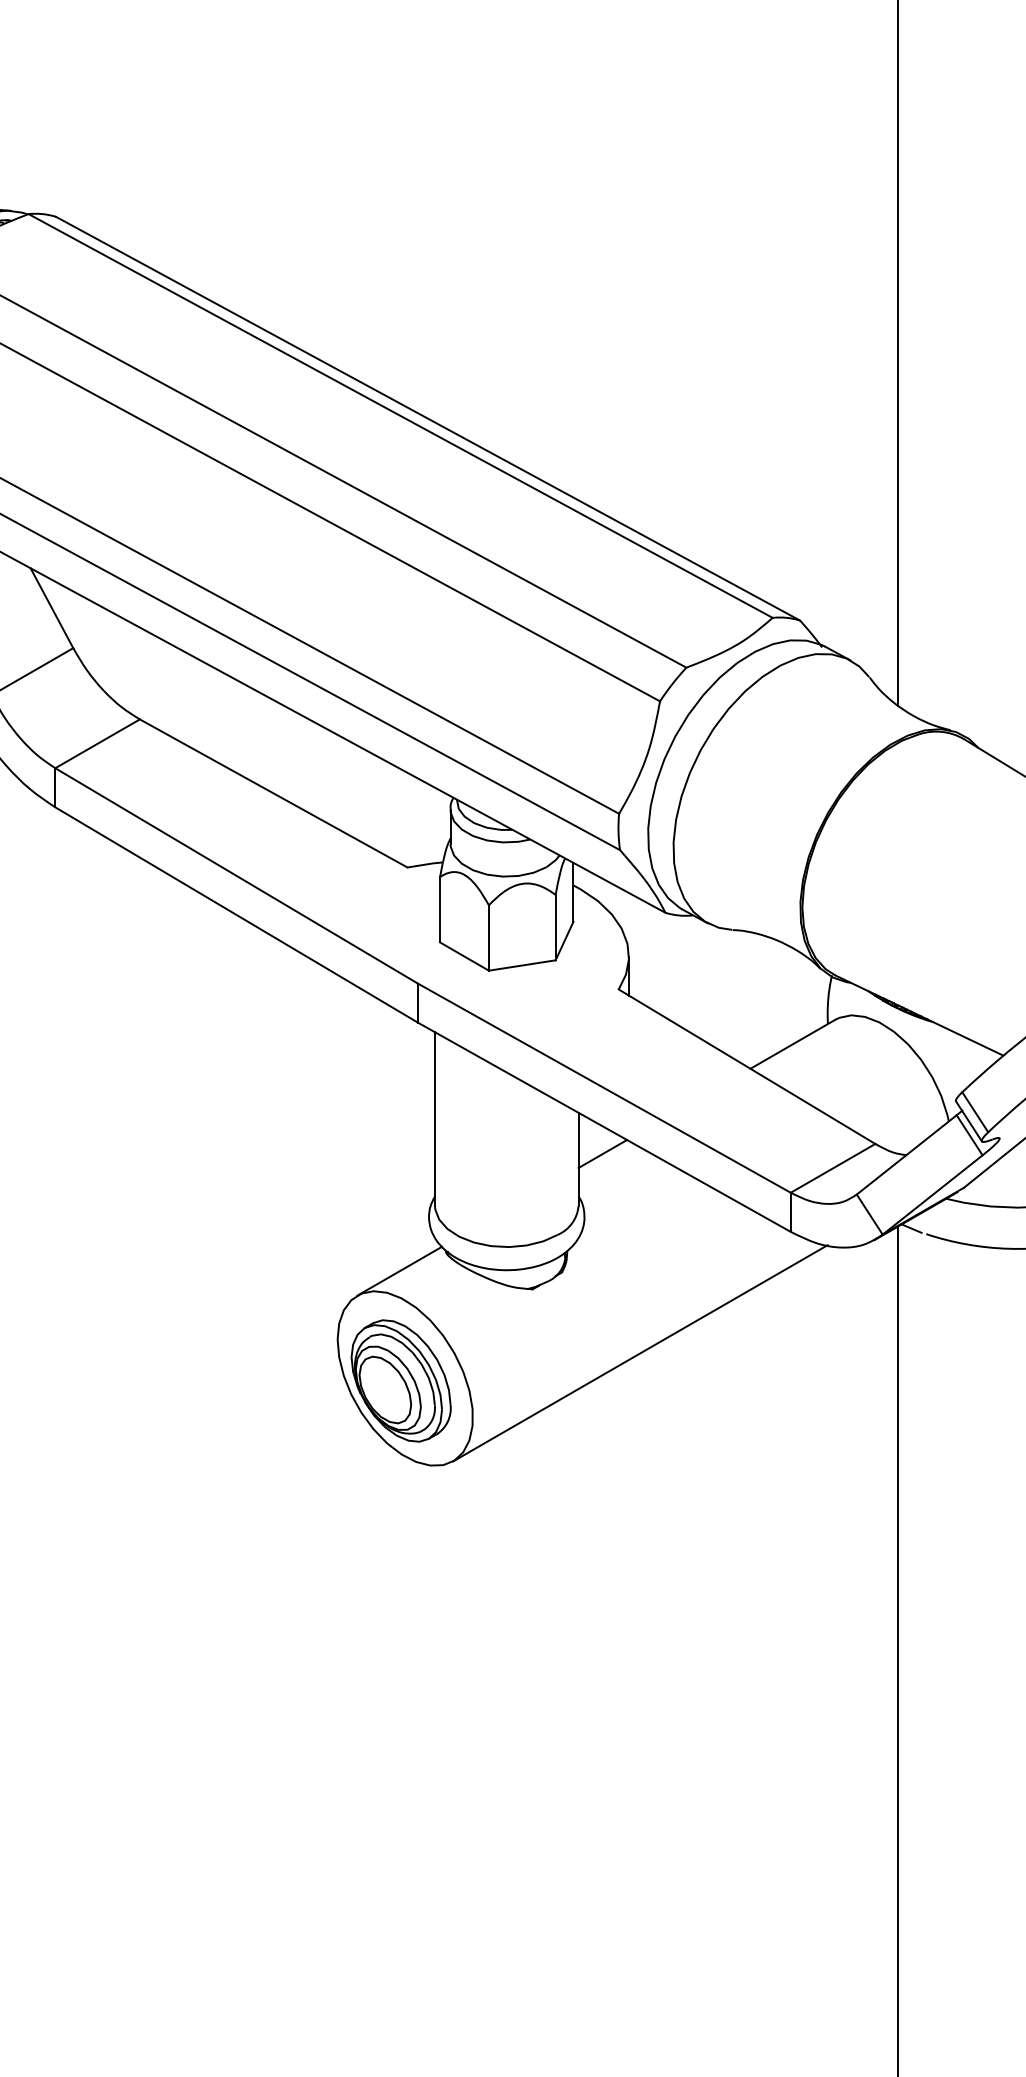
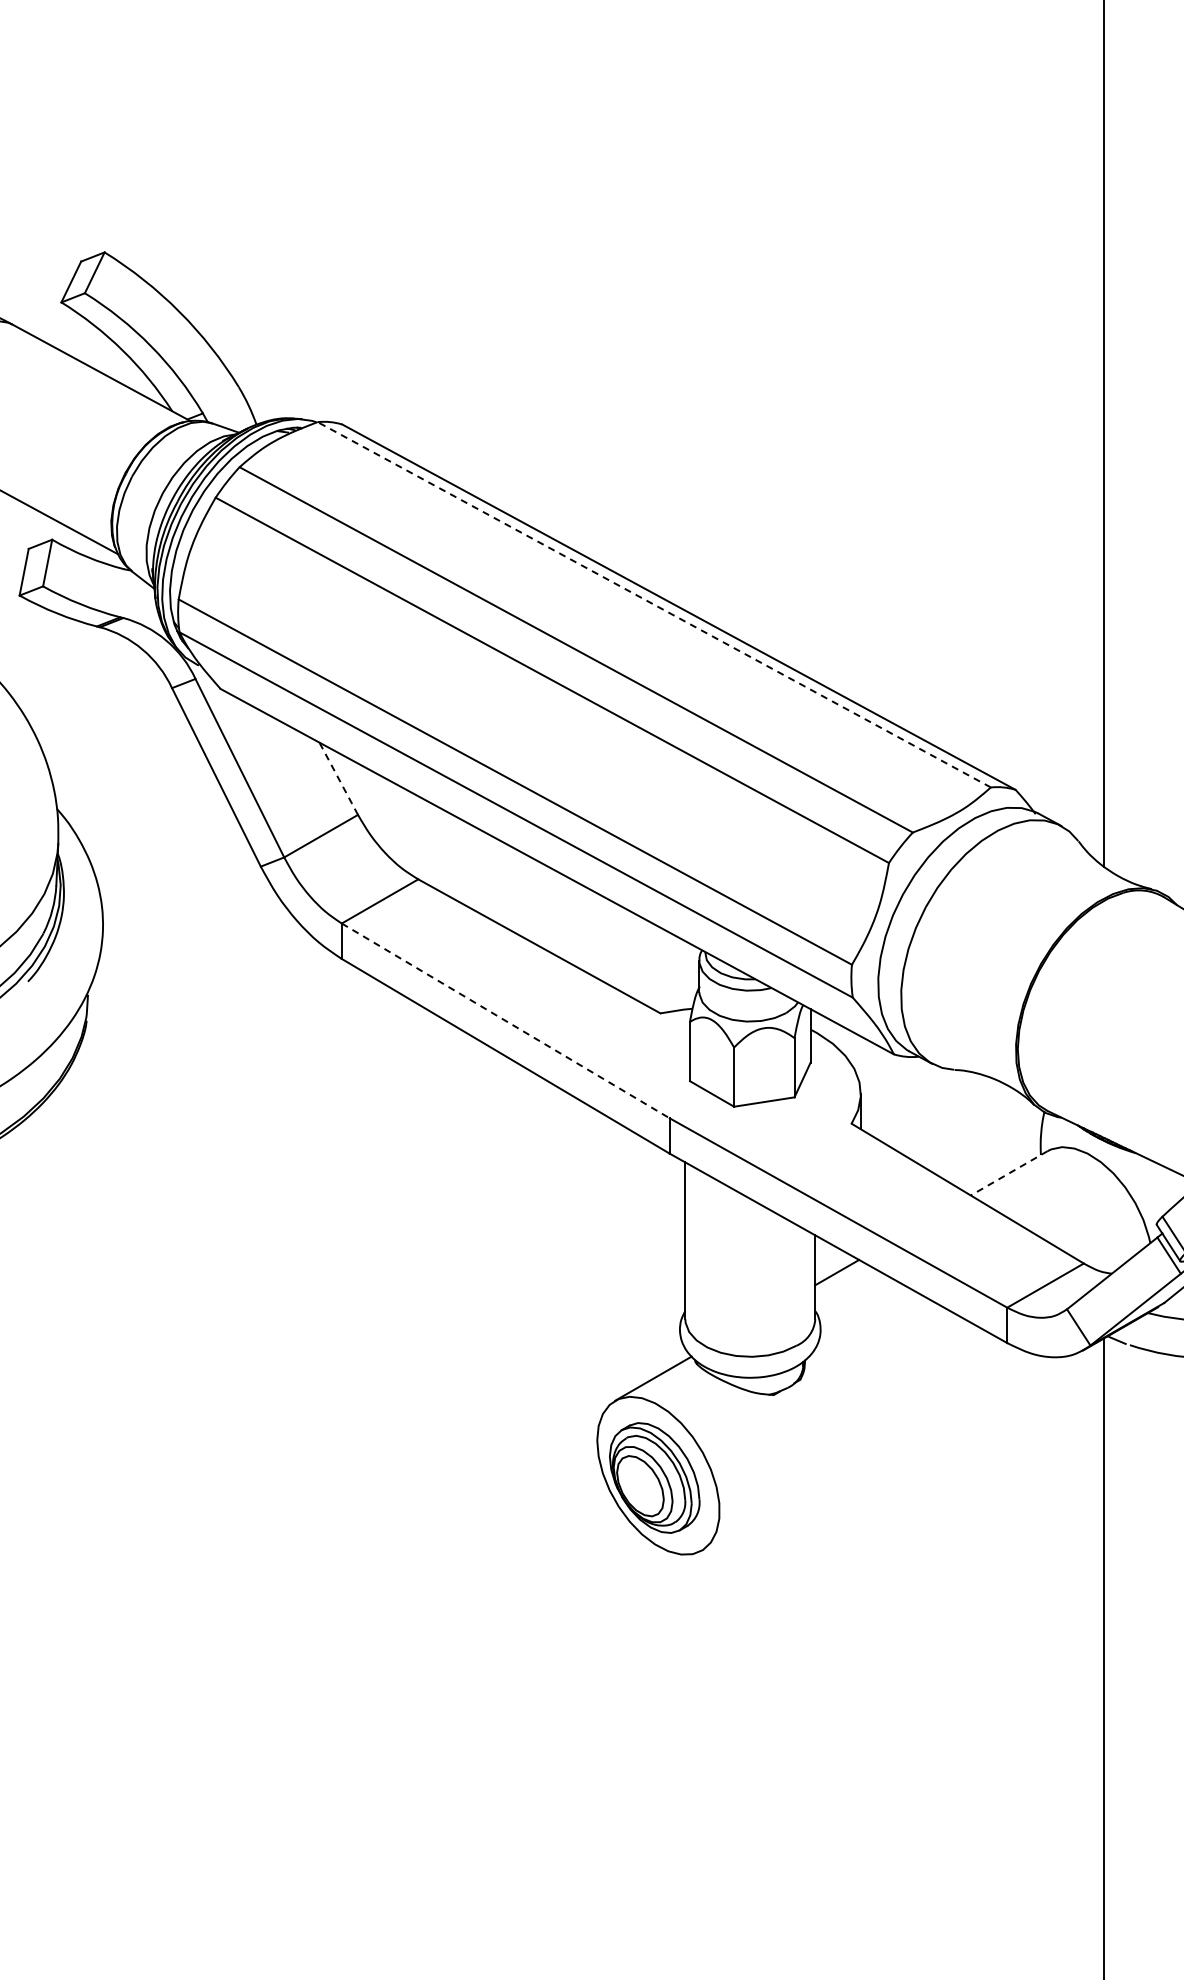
line: (400, 415) -> (654, 604), solid -> dashed
line: (51, 607) -> (338, 778), solid -> dashed
line: (236, 875) -> (505, 1020), solid -> dashed
line: (792, 1044) -> (1008, 1173), solid -> dashed
line: (639, 1352) -> (870, 1452), removed

